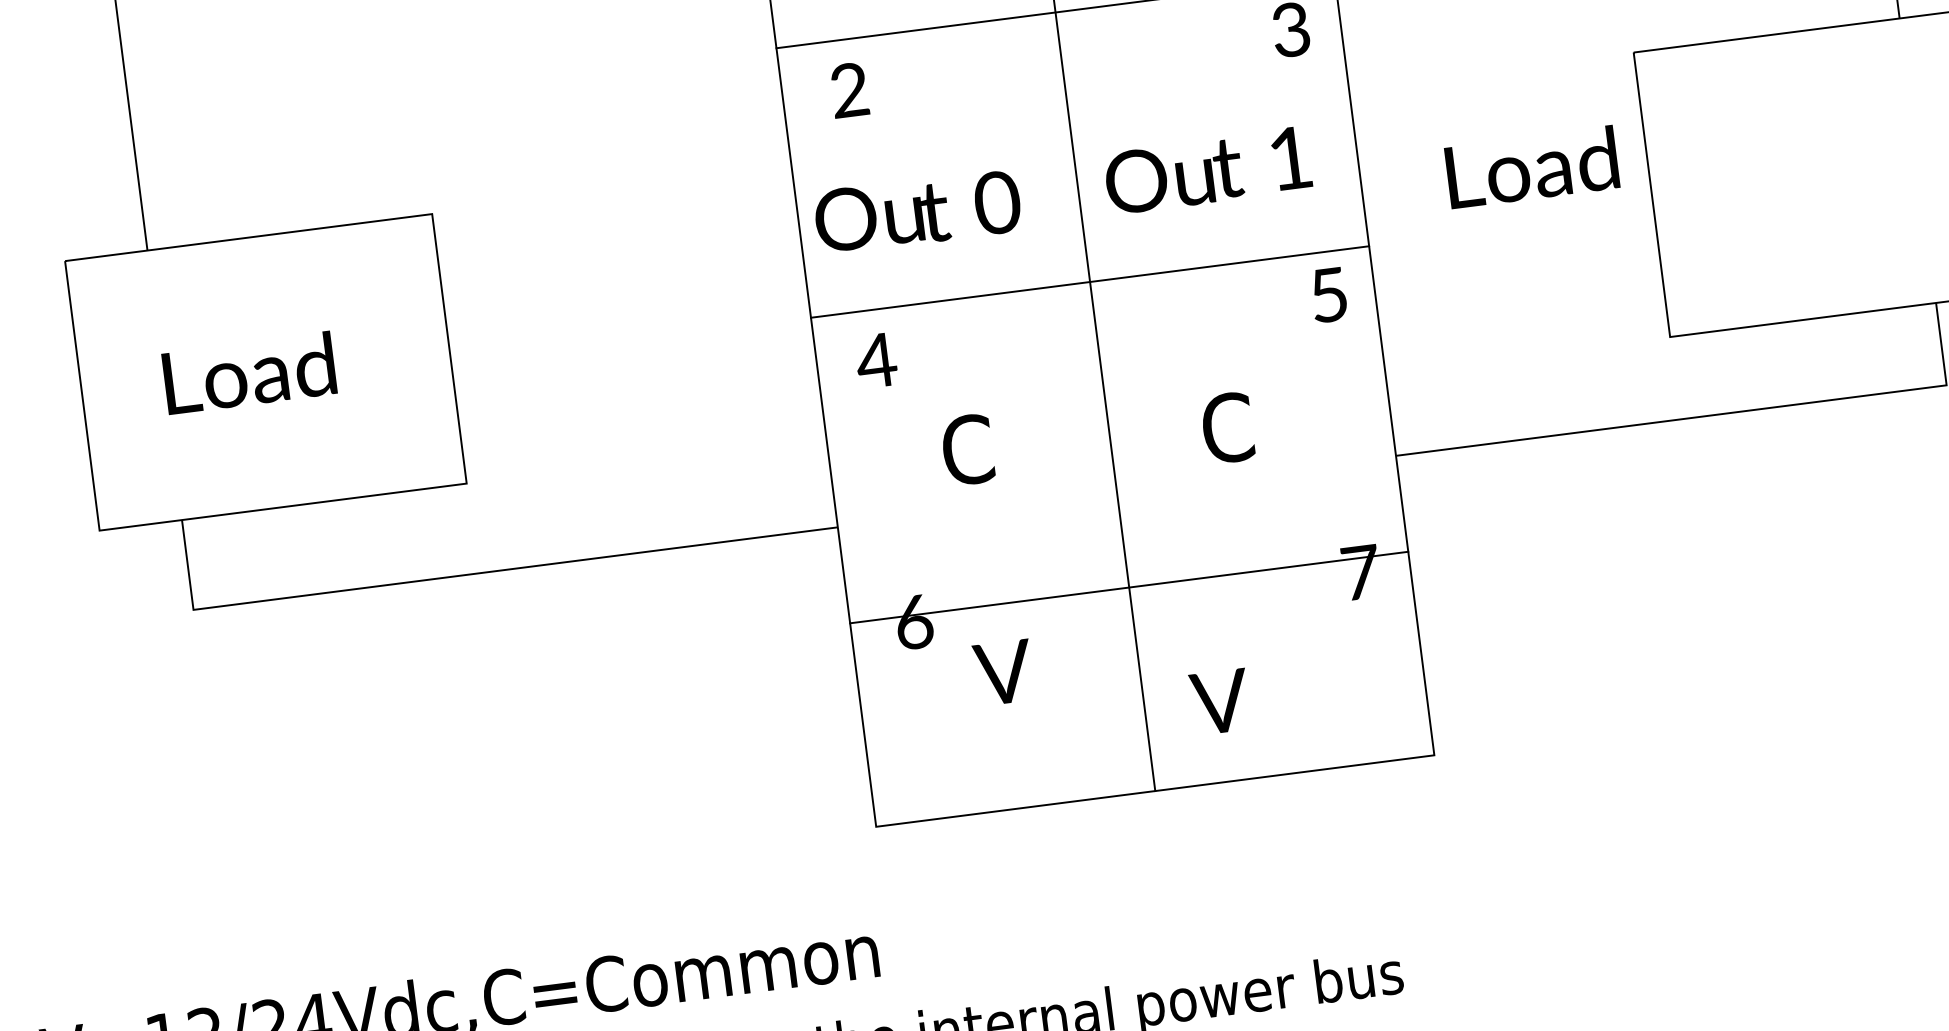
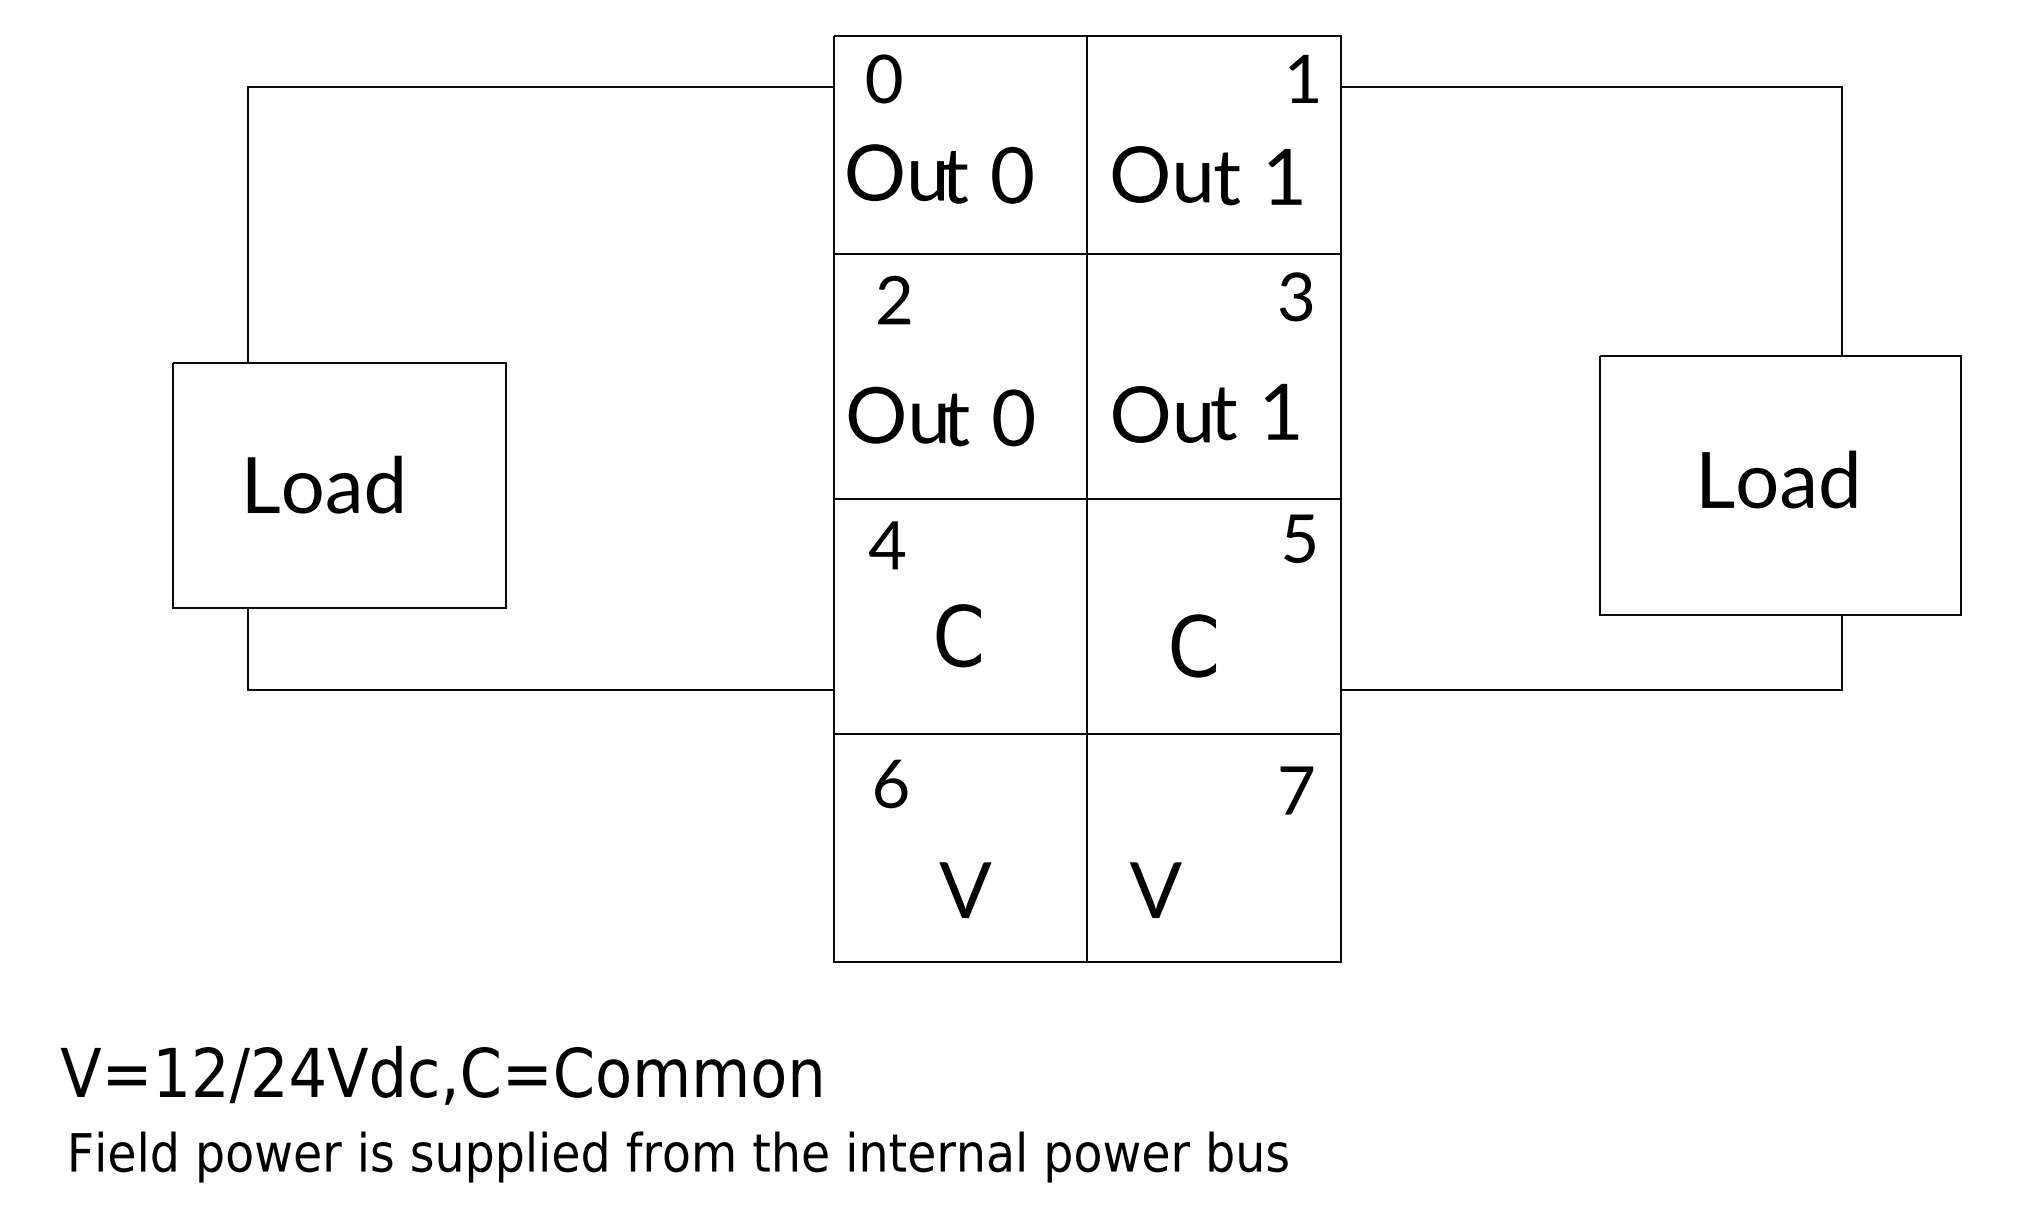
text: (1531, 167) -> (1778, 479), moved
line: (1129, 587) -> (1087, 734), moved
text: (1003, 671) -> (965, 889), moved

